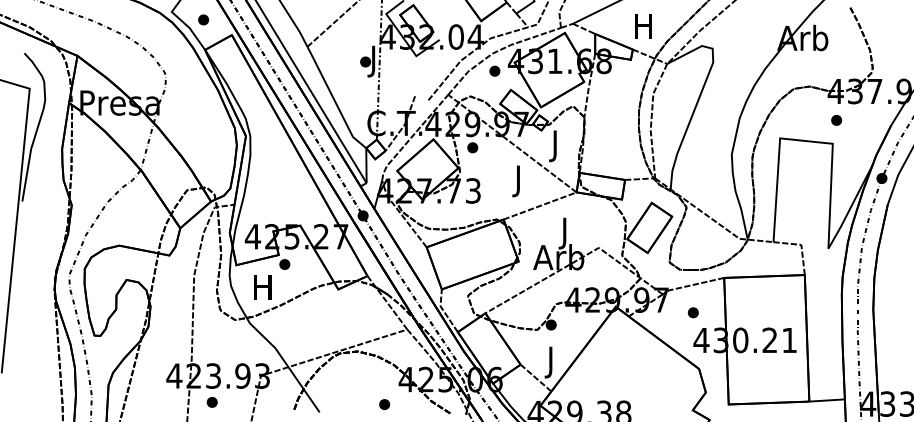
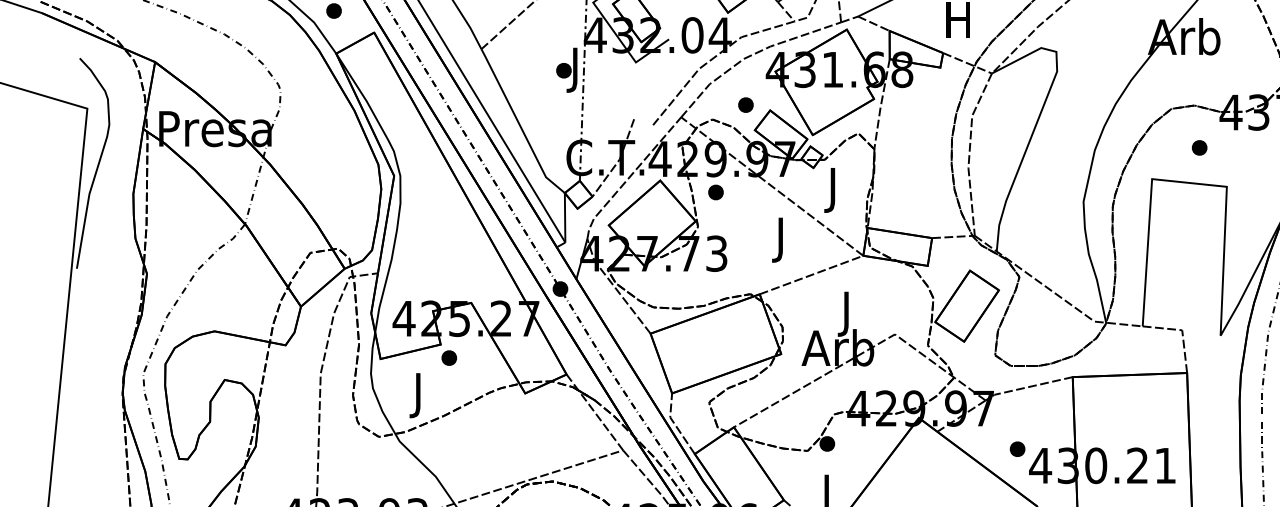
part: (494, 70) -> (745, 104), moved
part: (836, 120) -> (1199, 148), moved
text: (262, 290) -> (417, 394), H -> J
part: (692, 312) -> (1016, 448), moved

